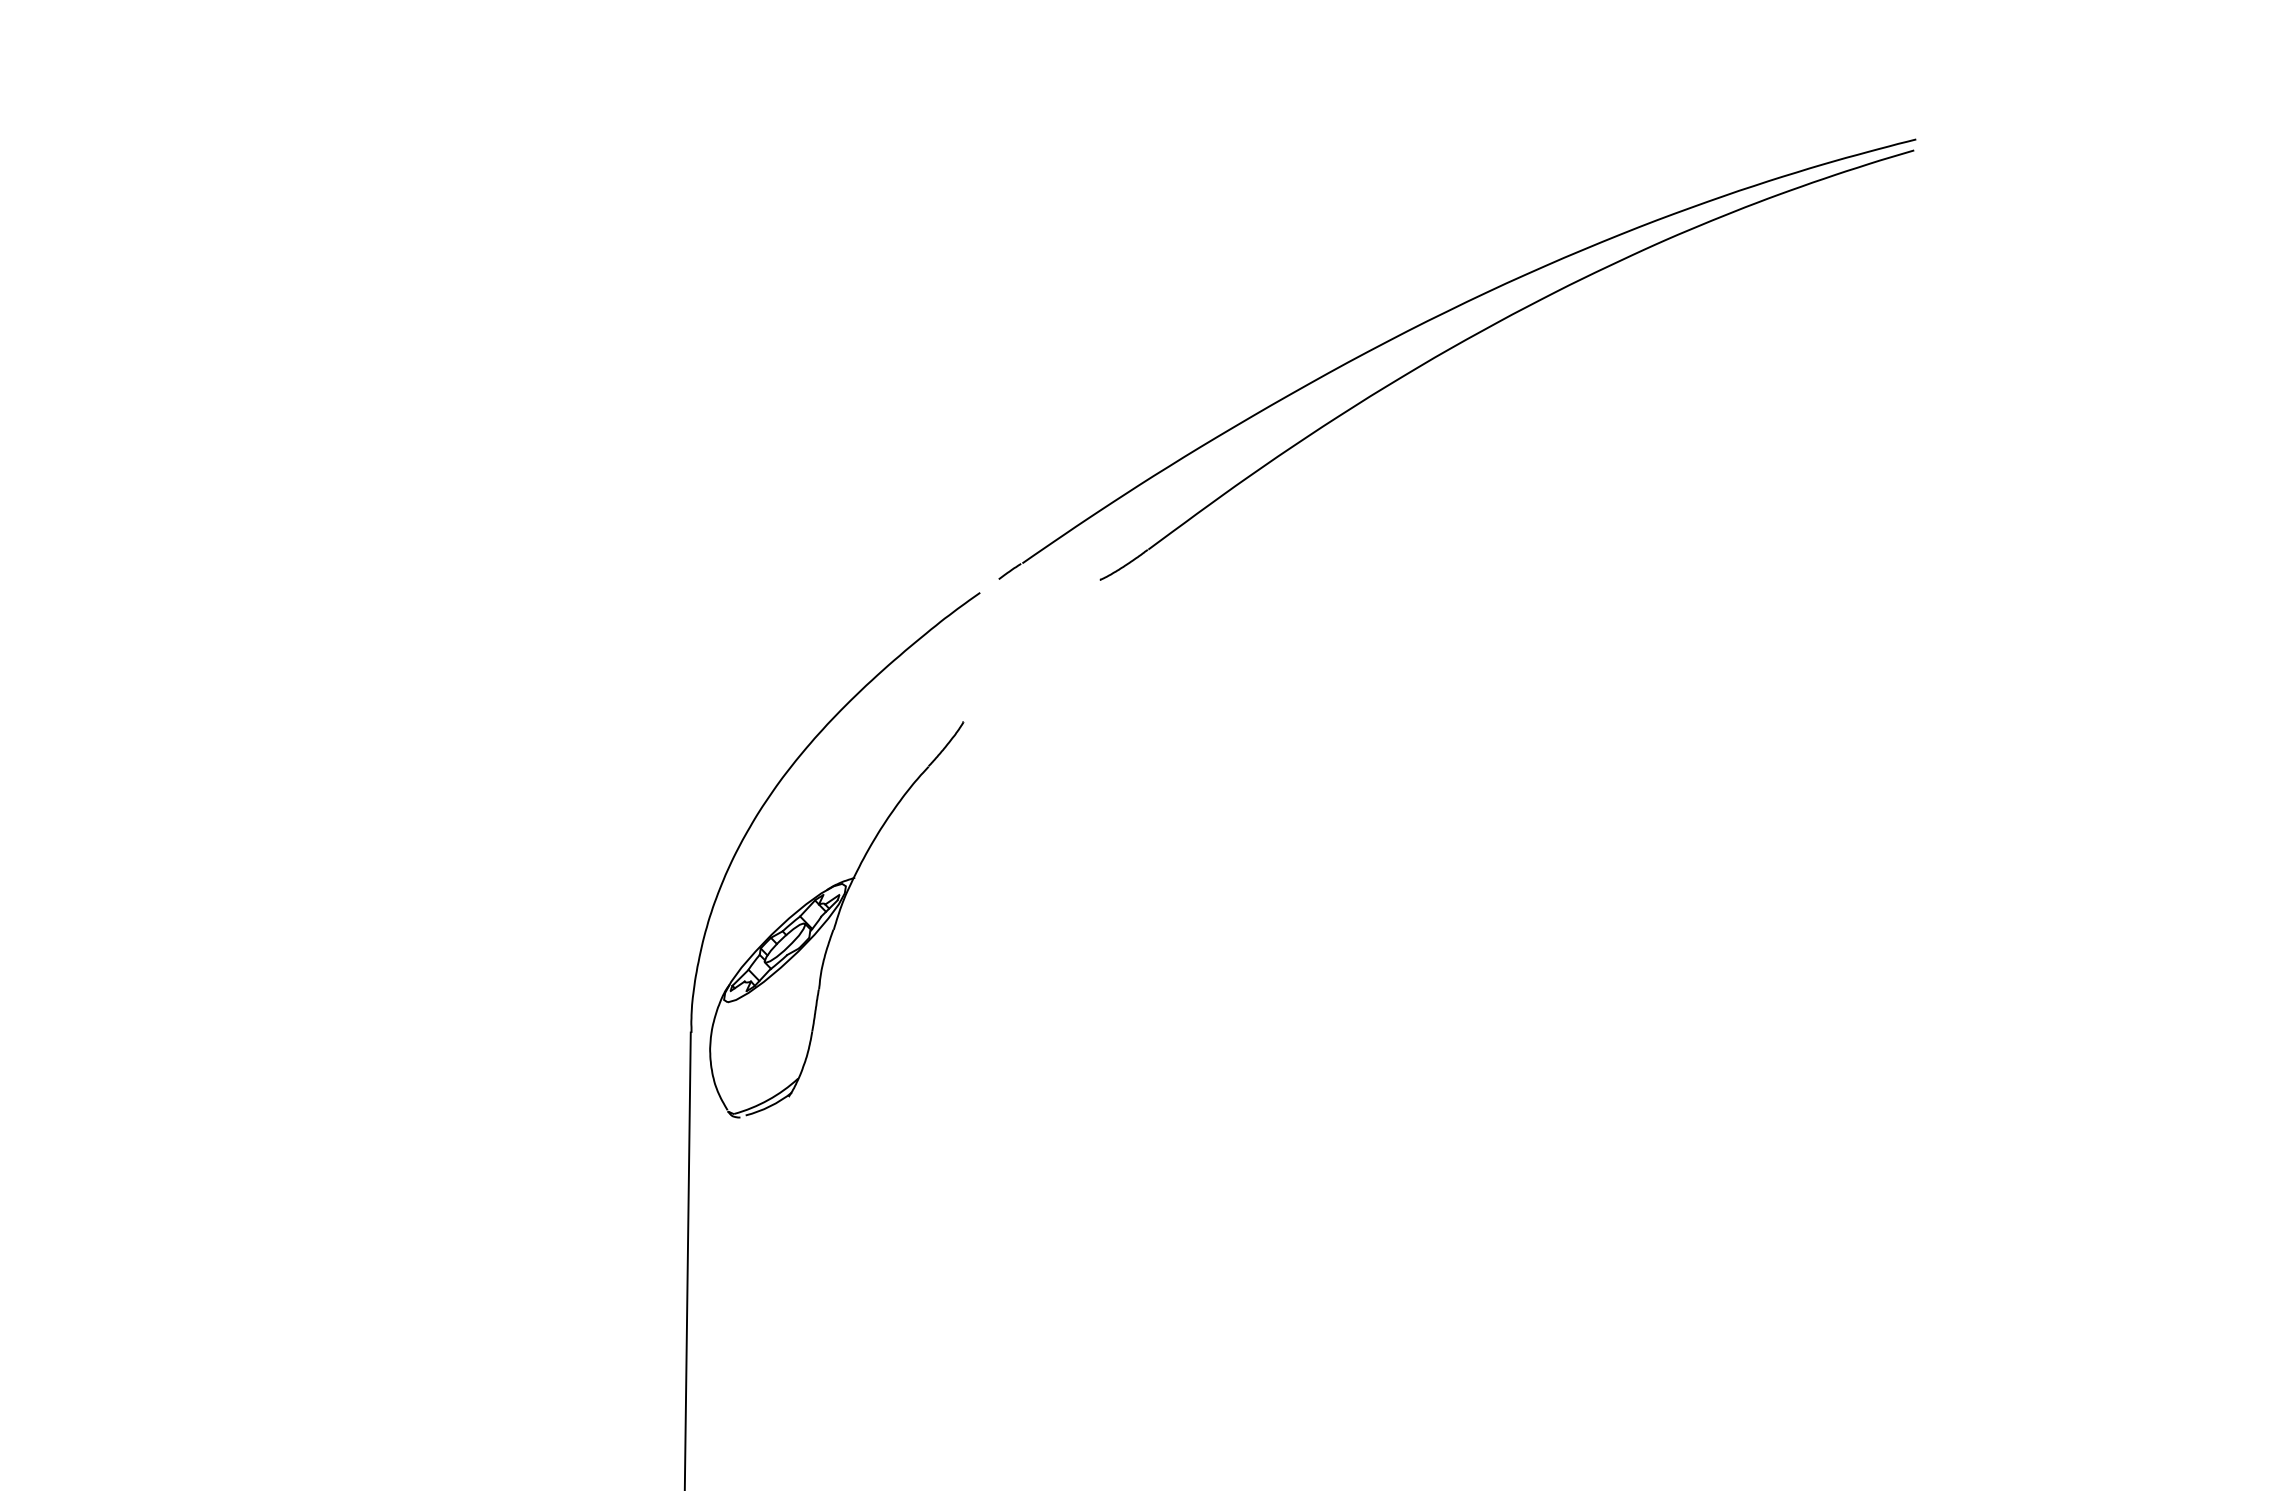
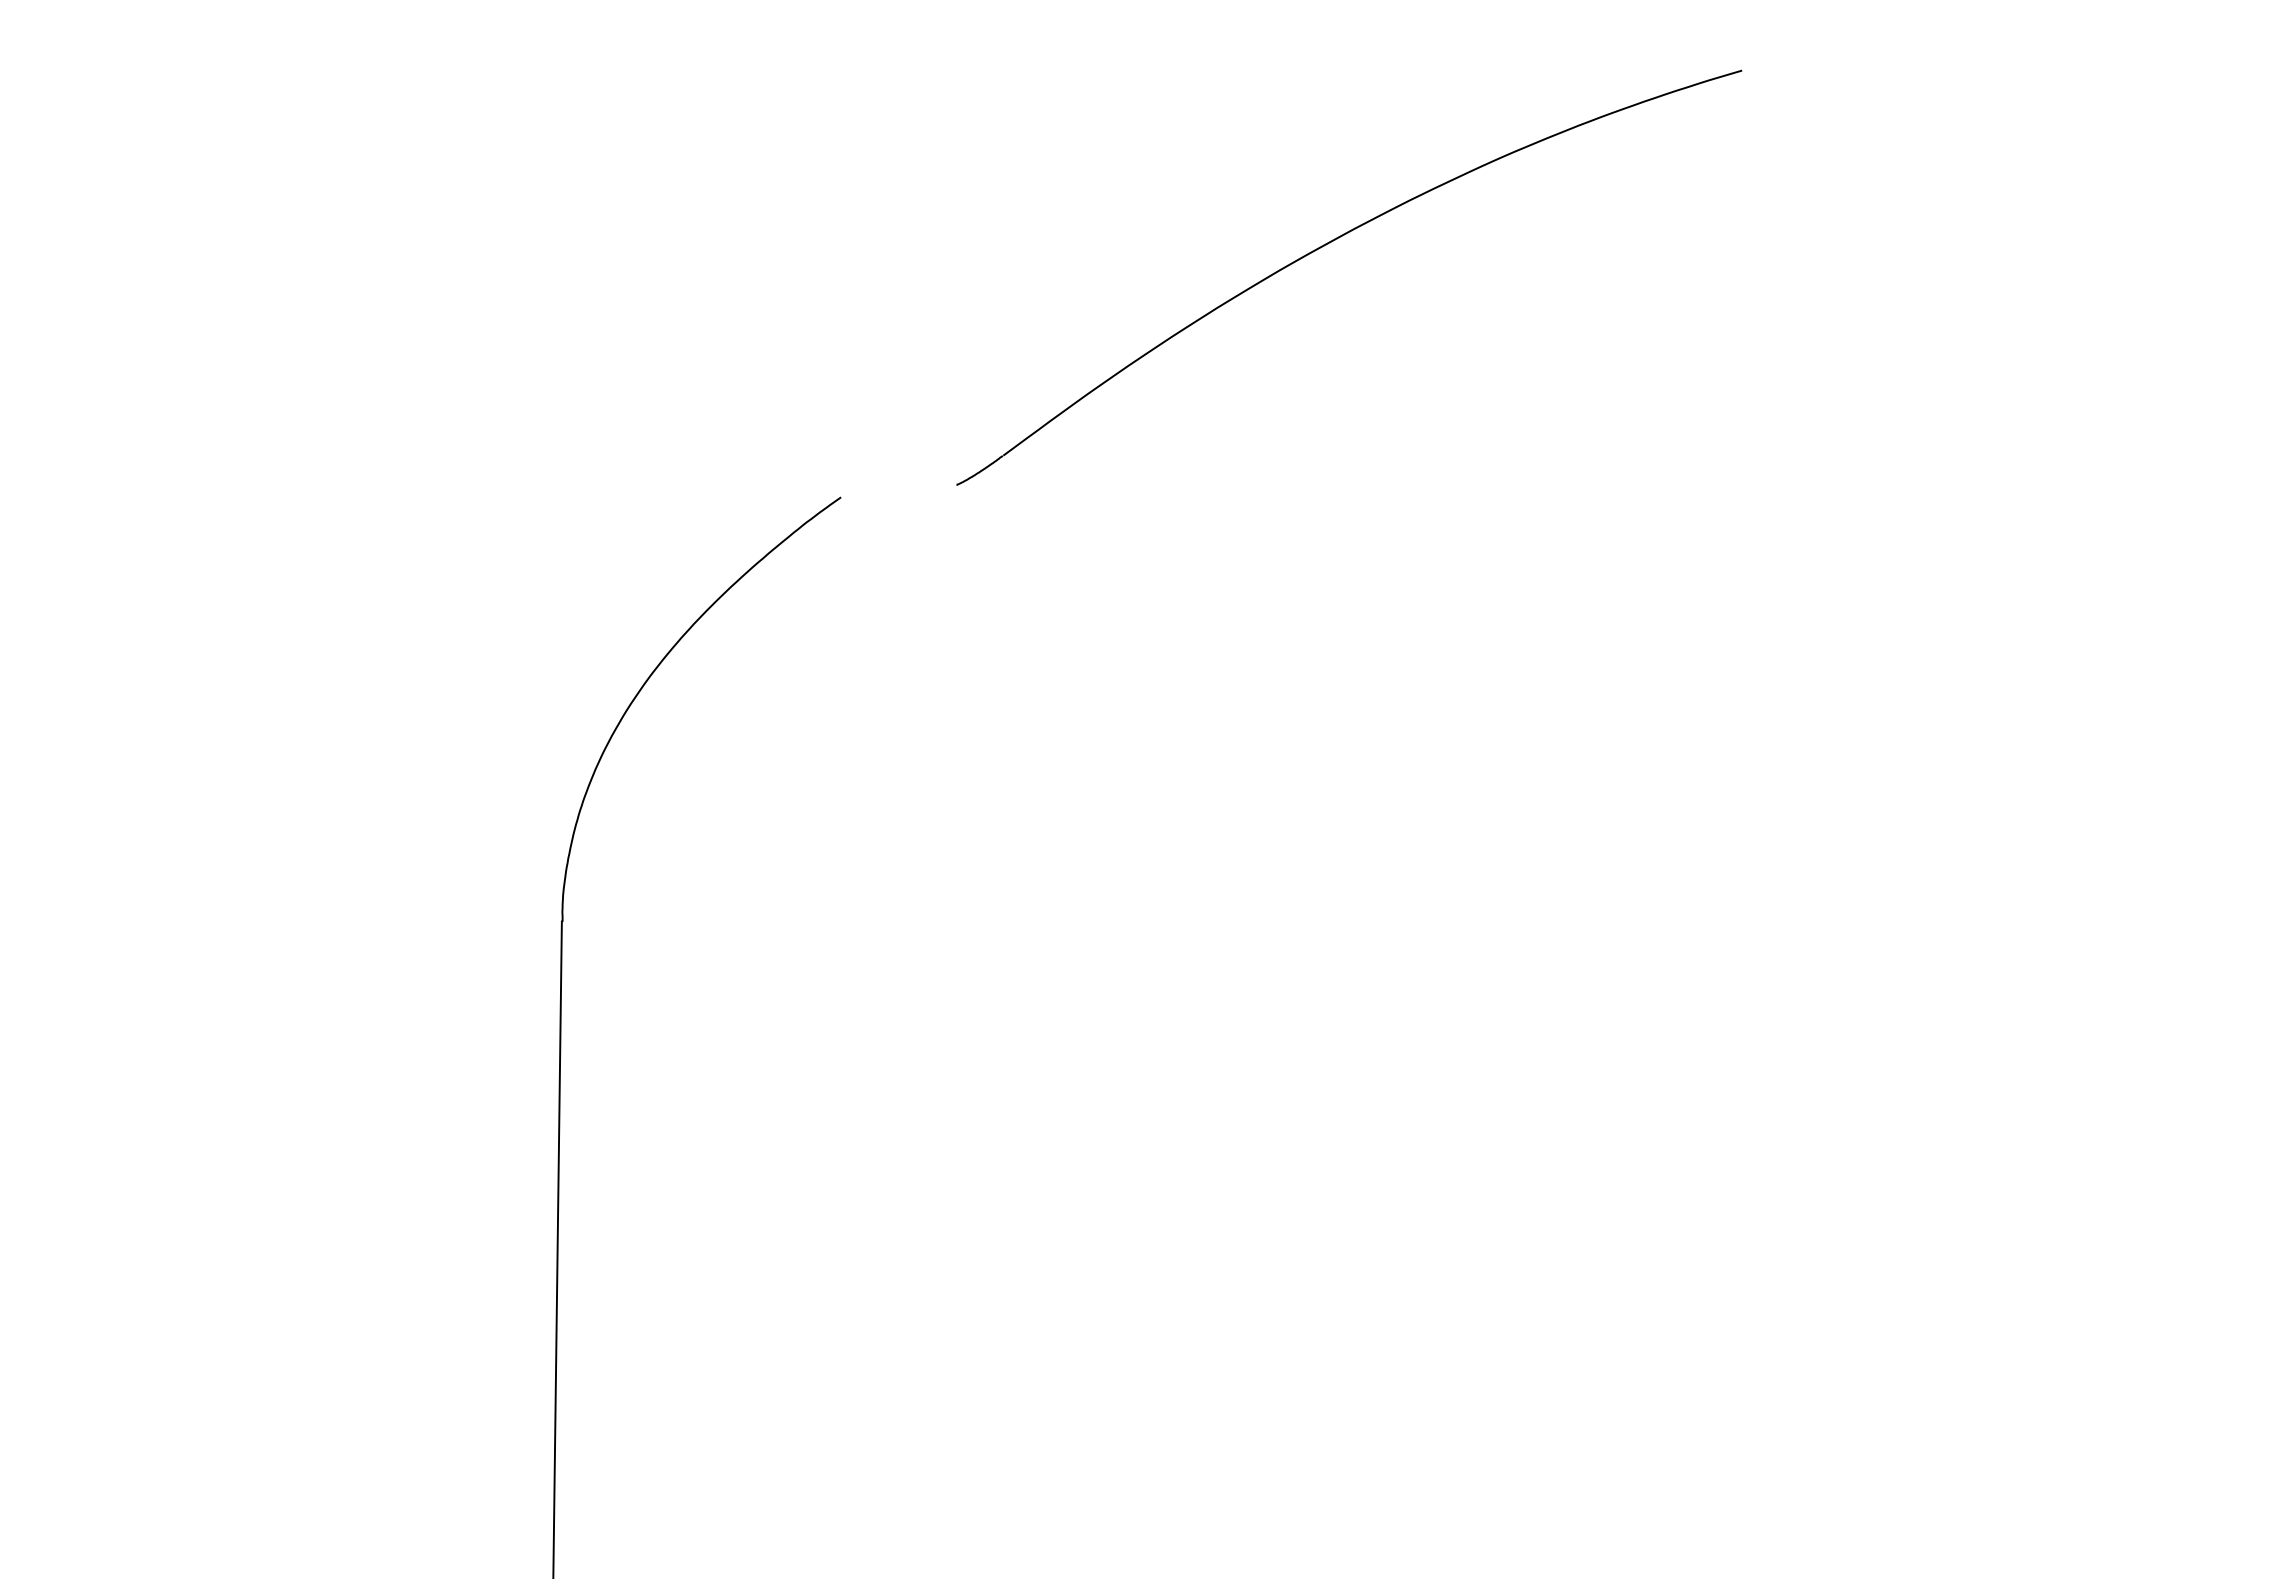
part: (1442, 315) -> (1287, 229), removed
part: (836, 919) -> (702, 812), removed

